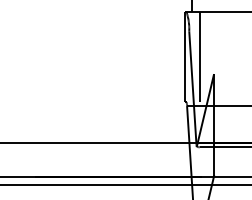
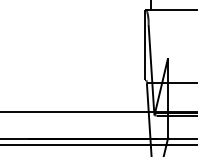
line: (200, 57) -> (157, 45), removed

